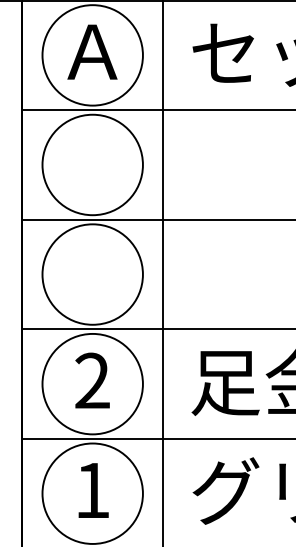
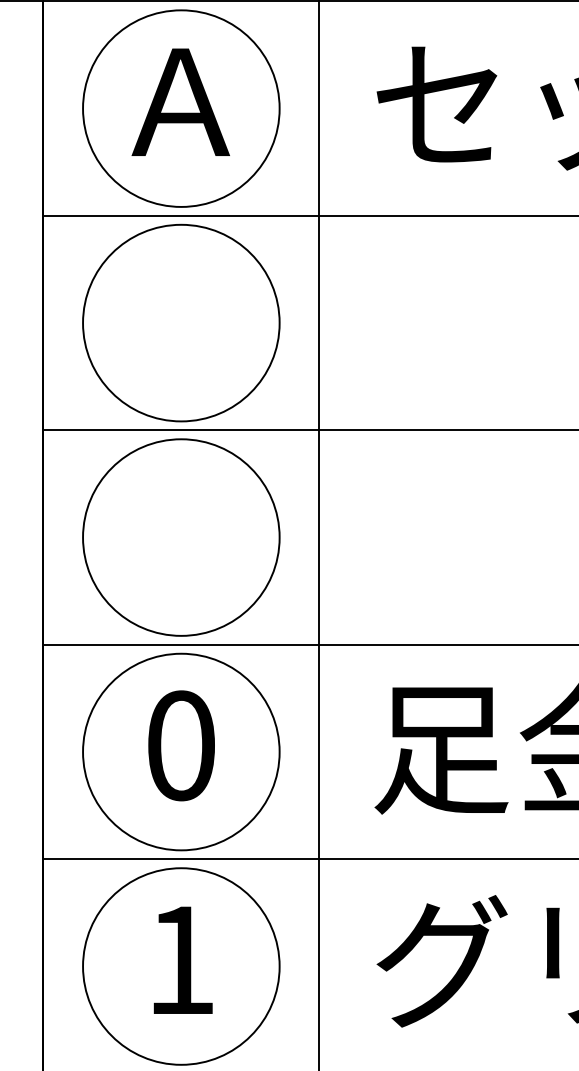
text: (92, 380) -> (180, 744), 2 -> 0

